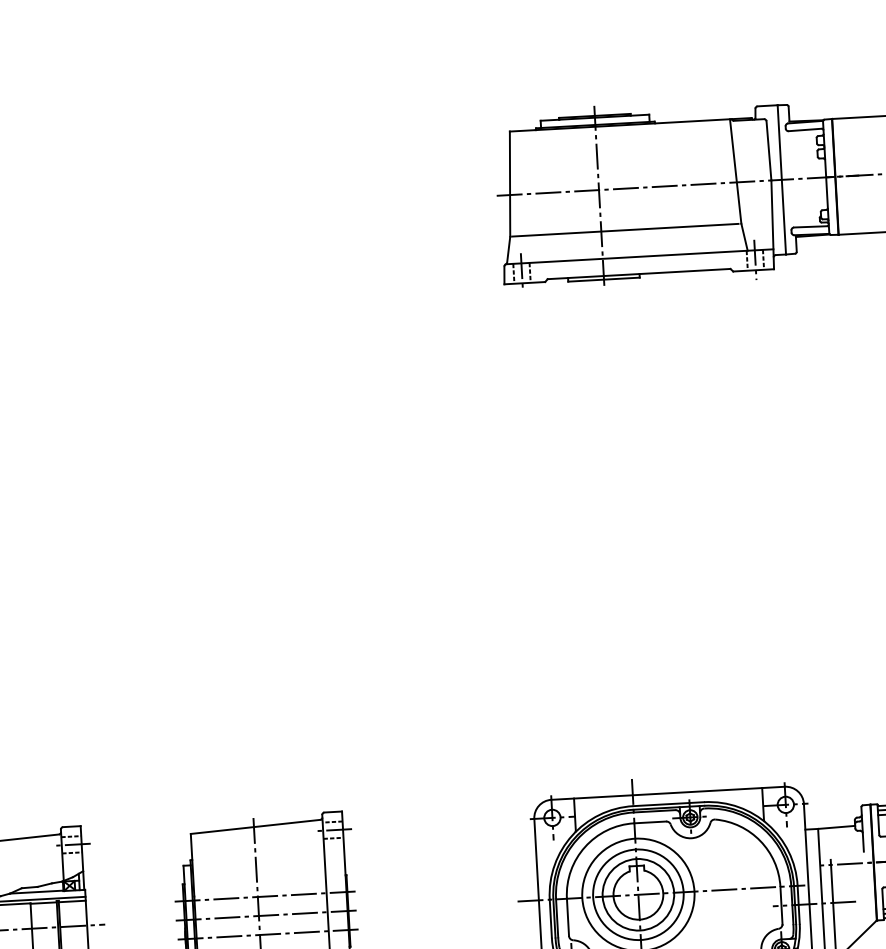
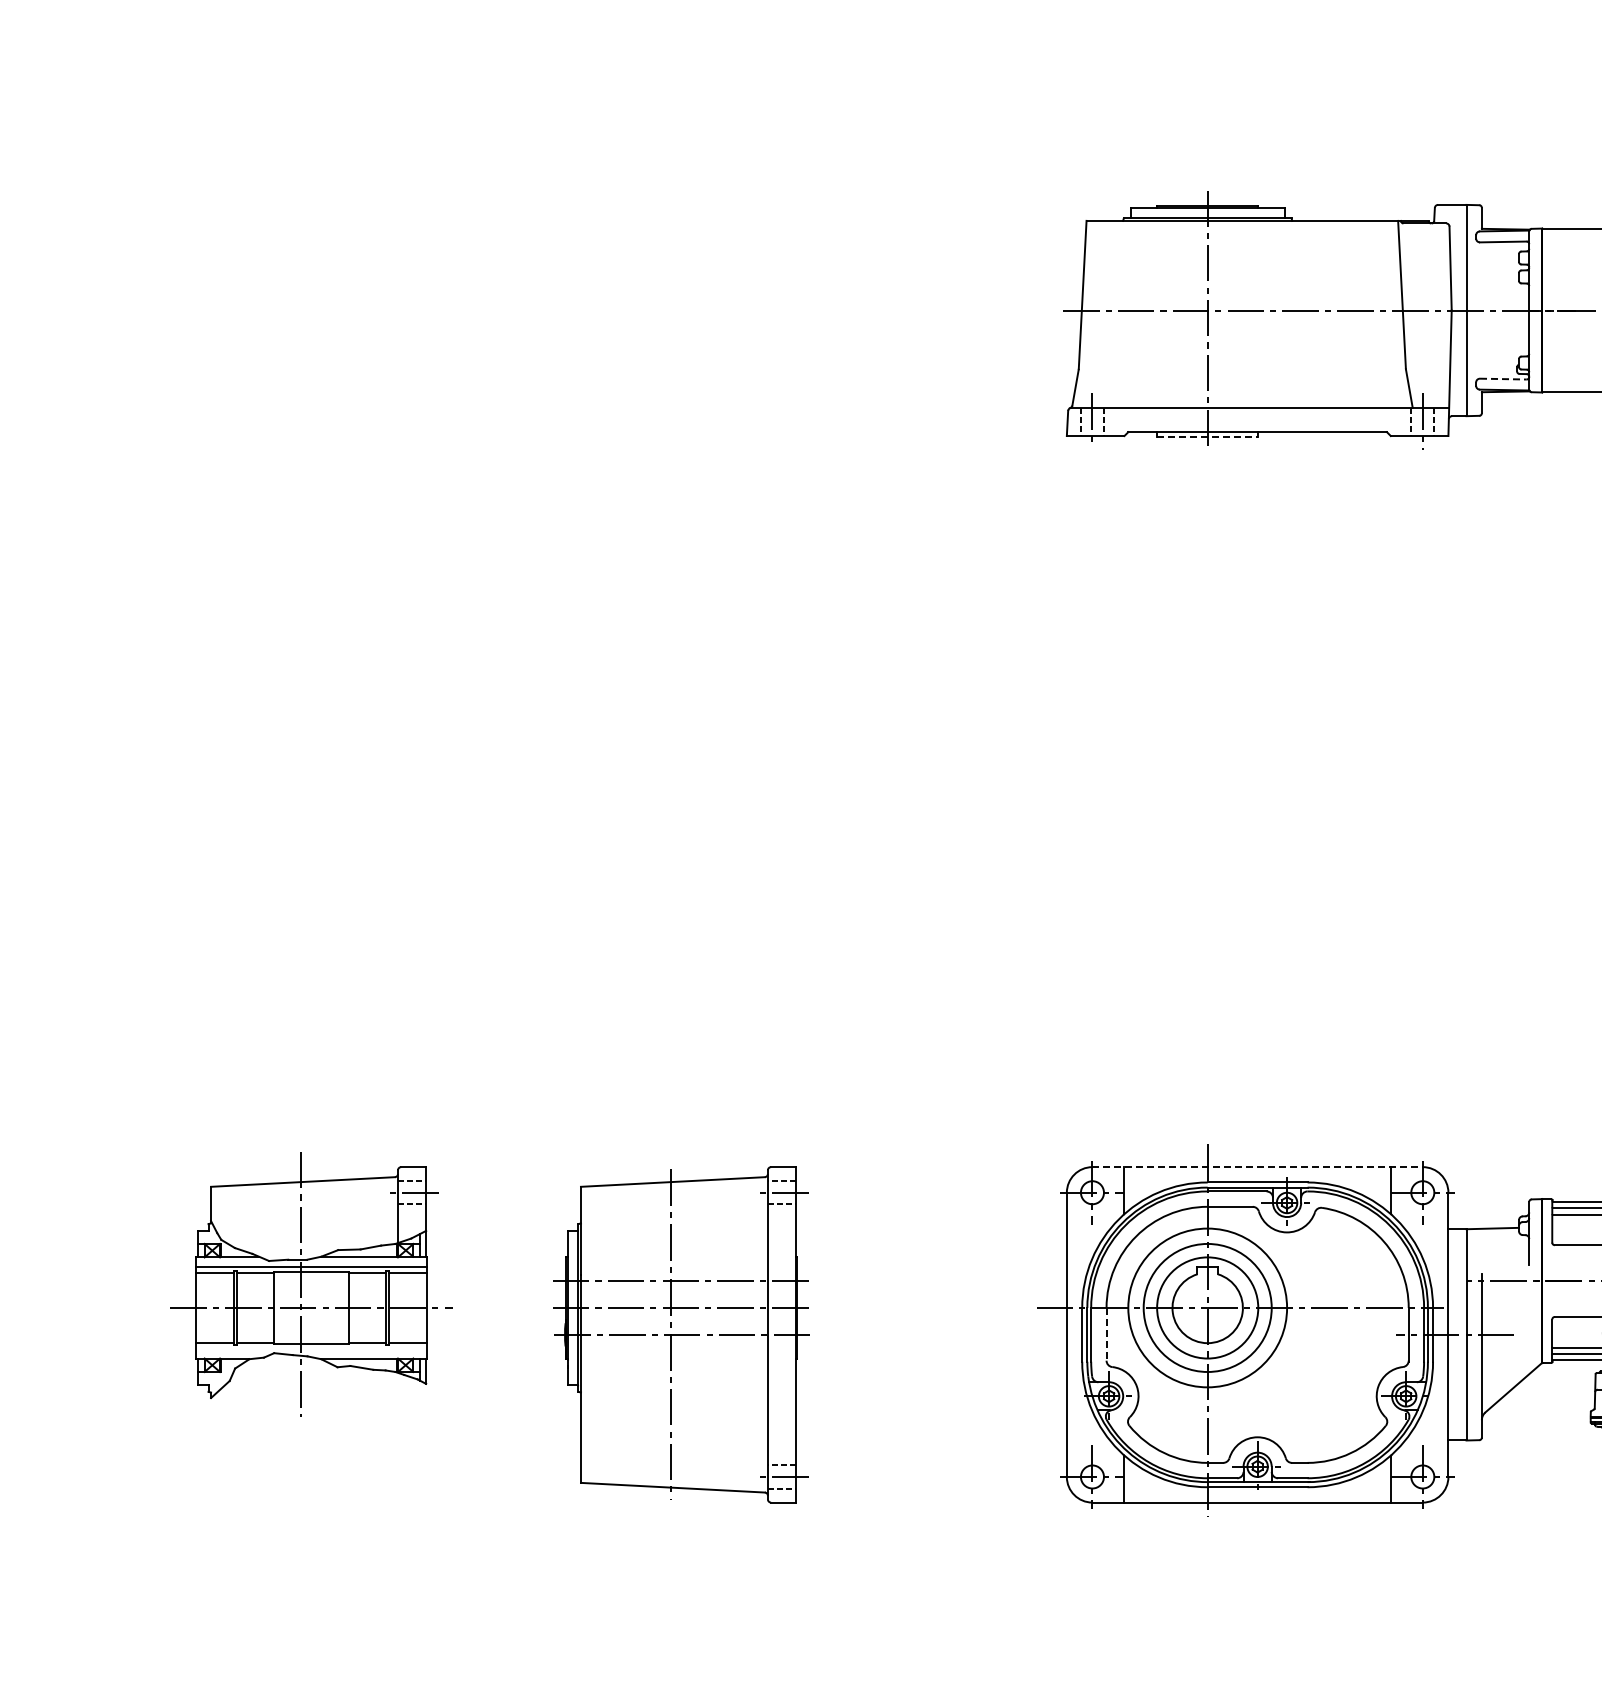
line: (810, 227) -> (1503, 379), solid -> dashed
line: (625, 230) -> (1241, 369), removed
line: (603, 279) -> (1207, 437), solid -> dashed
line: (668, 793) -> (1258, 1167), solid -> dashed
line: (567, 917) -> (1106, 1334), solid -> dashed

